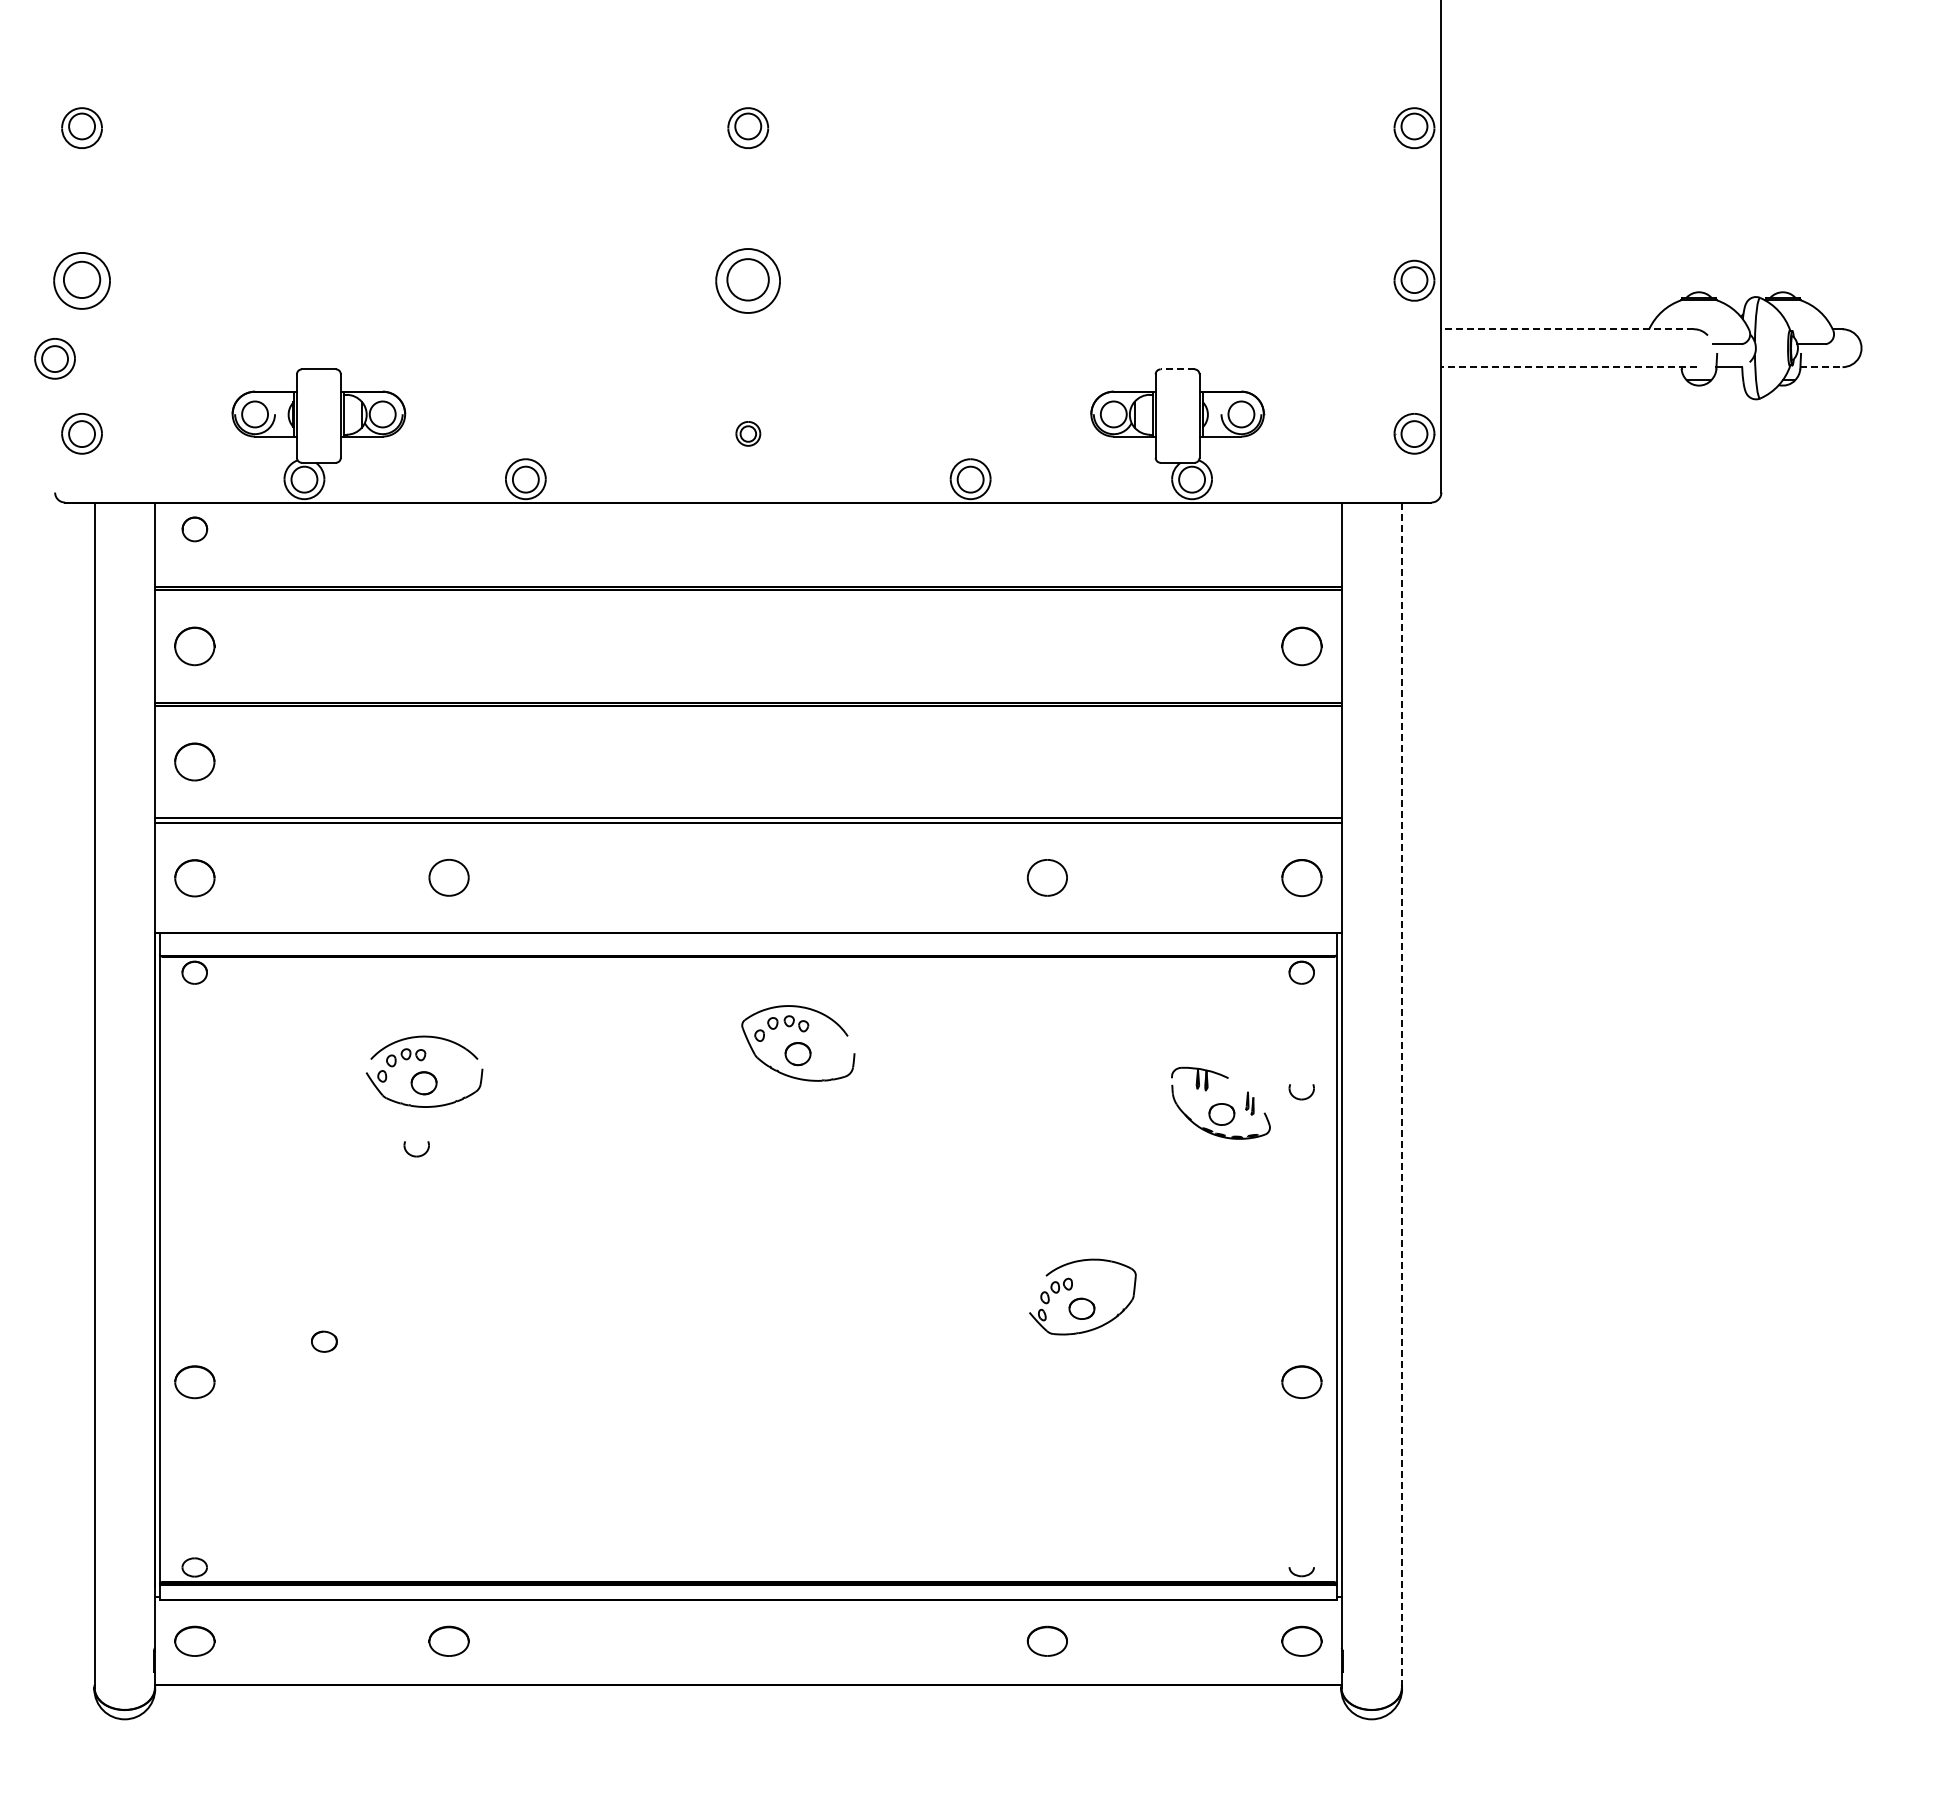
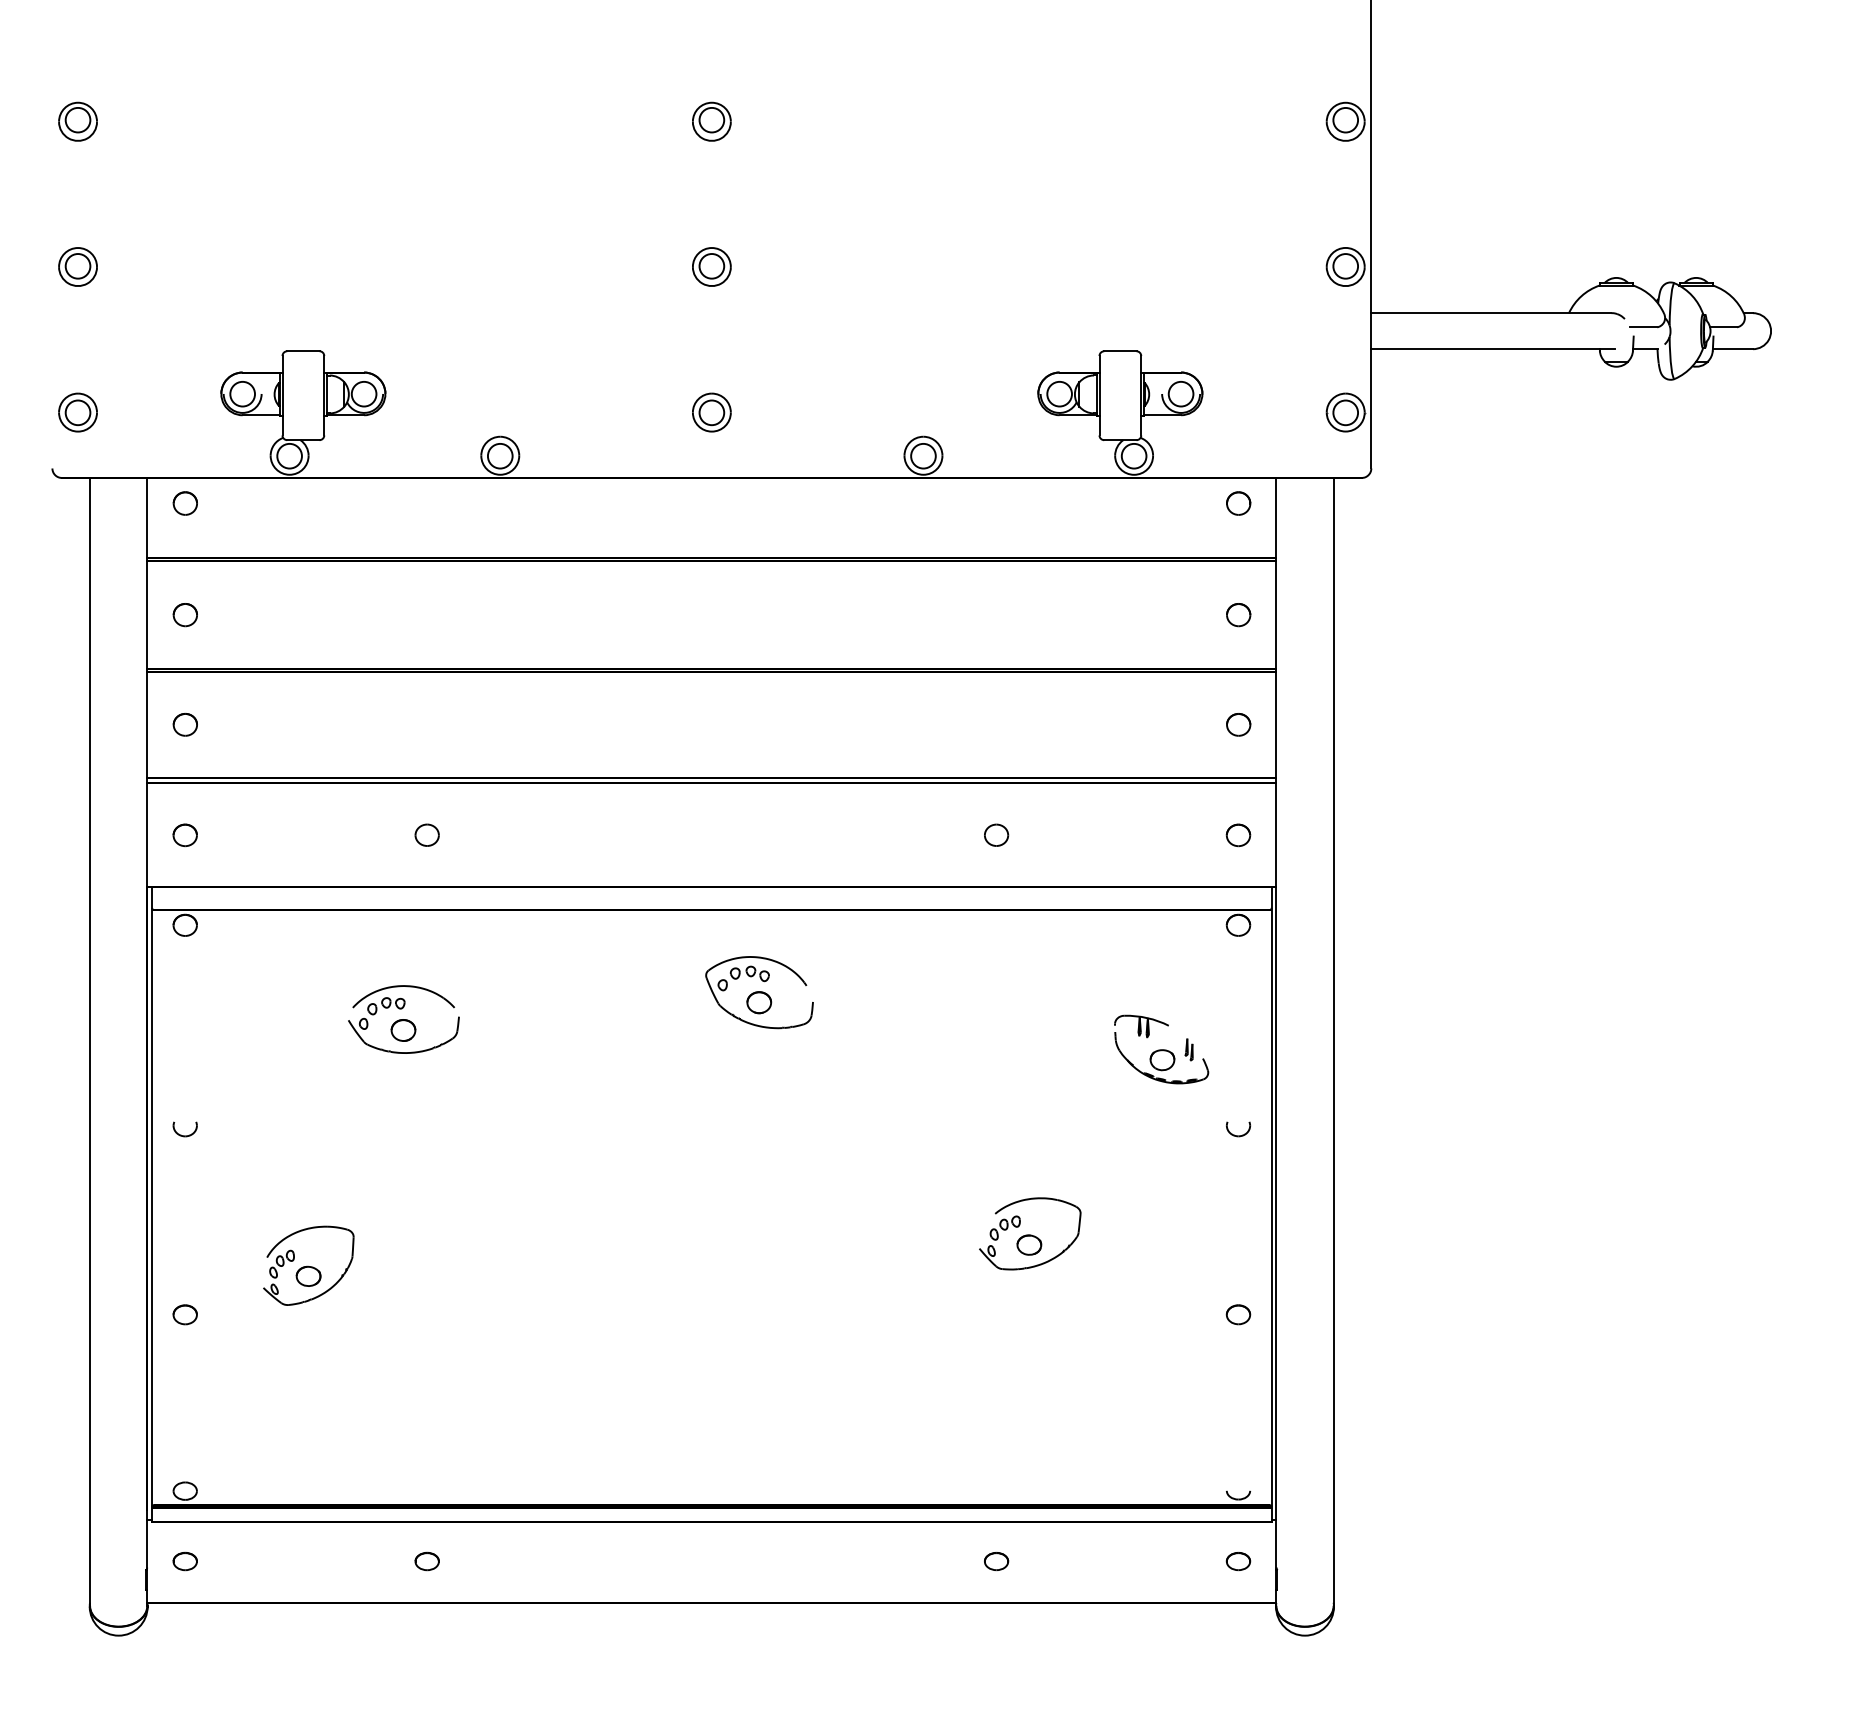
part: (81, 280) -> (77, 266), size x0.71
part: (748, 280) -> (712, 266), size x0.62
line: (1567, 329) -> (1491, 313), dashed -> solid
part: (54, 358) -> (51, 340), removed
line: (1569, 367) -> (1493, 349), dashed -> solid
line: (1821, 367) -> (1732, 349), dashed -> solid
line: (1177, 369) -> (1120, 351), dashed -> solid
part: (748, 433) -> (712, 412), size x1.67
part: (1301, 529) -> (1238, 503), added
part: (194, 646) -> (185, 614), size x0.62
part: (1301, 646) -> (1238, 614), size x0.62
part: (194, 761) -> (185, 724), size x0.62
part: (1301, 761) -> (1238, 724), added
part: (194, 877) -> (185, 834), size x0.62
part: (448, 878) -> (426, 835), size x0.62
part: (1047, 878) -> (996, 835), size x0.62
part: (1301, 878) -> (1238, 835), size x0.62
part: (1301, 1092) -> (1238, 1129), moved
line: (1401, 1095) -> (1333, 1042), dashed -> solid
part: (416, 1149) -> (185, 1129), moved
part: (309, 1324) -> (294, 1259), added
part: (194, 1381) -> (185, 1314), size x0.62
part: (1301, 1381) -> (1238, 1314), size x0.62
part: (194, 1641) -> (185, 1561), size x0.62
part: (448, 1641) -> (426, 1561), size x0.62
part: (1047, 1641) -> (996, 1561), size x0.62
part: (1301, 1641) -> (1238, 1561), size x0.62

